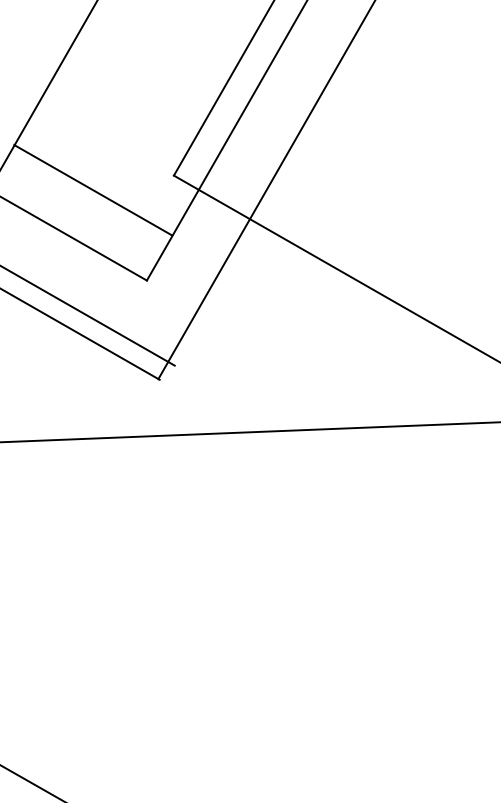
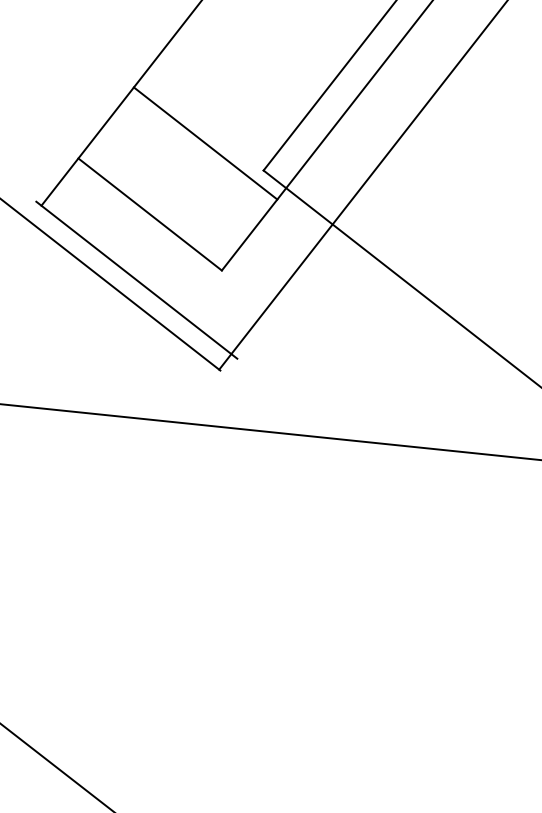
line: (93, 190) -> (205, 143), moved

